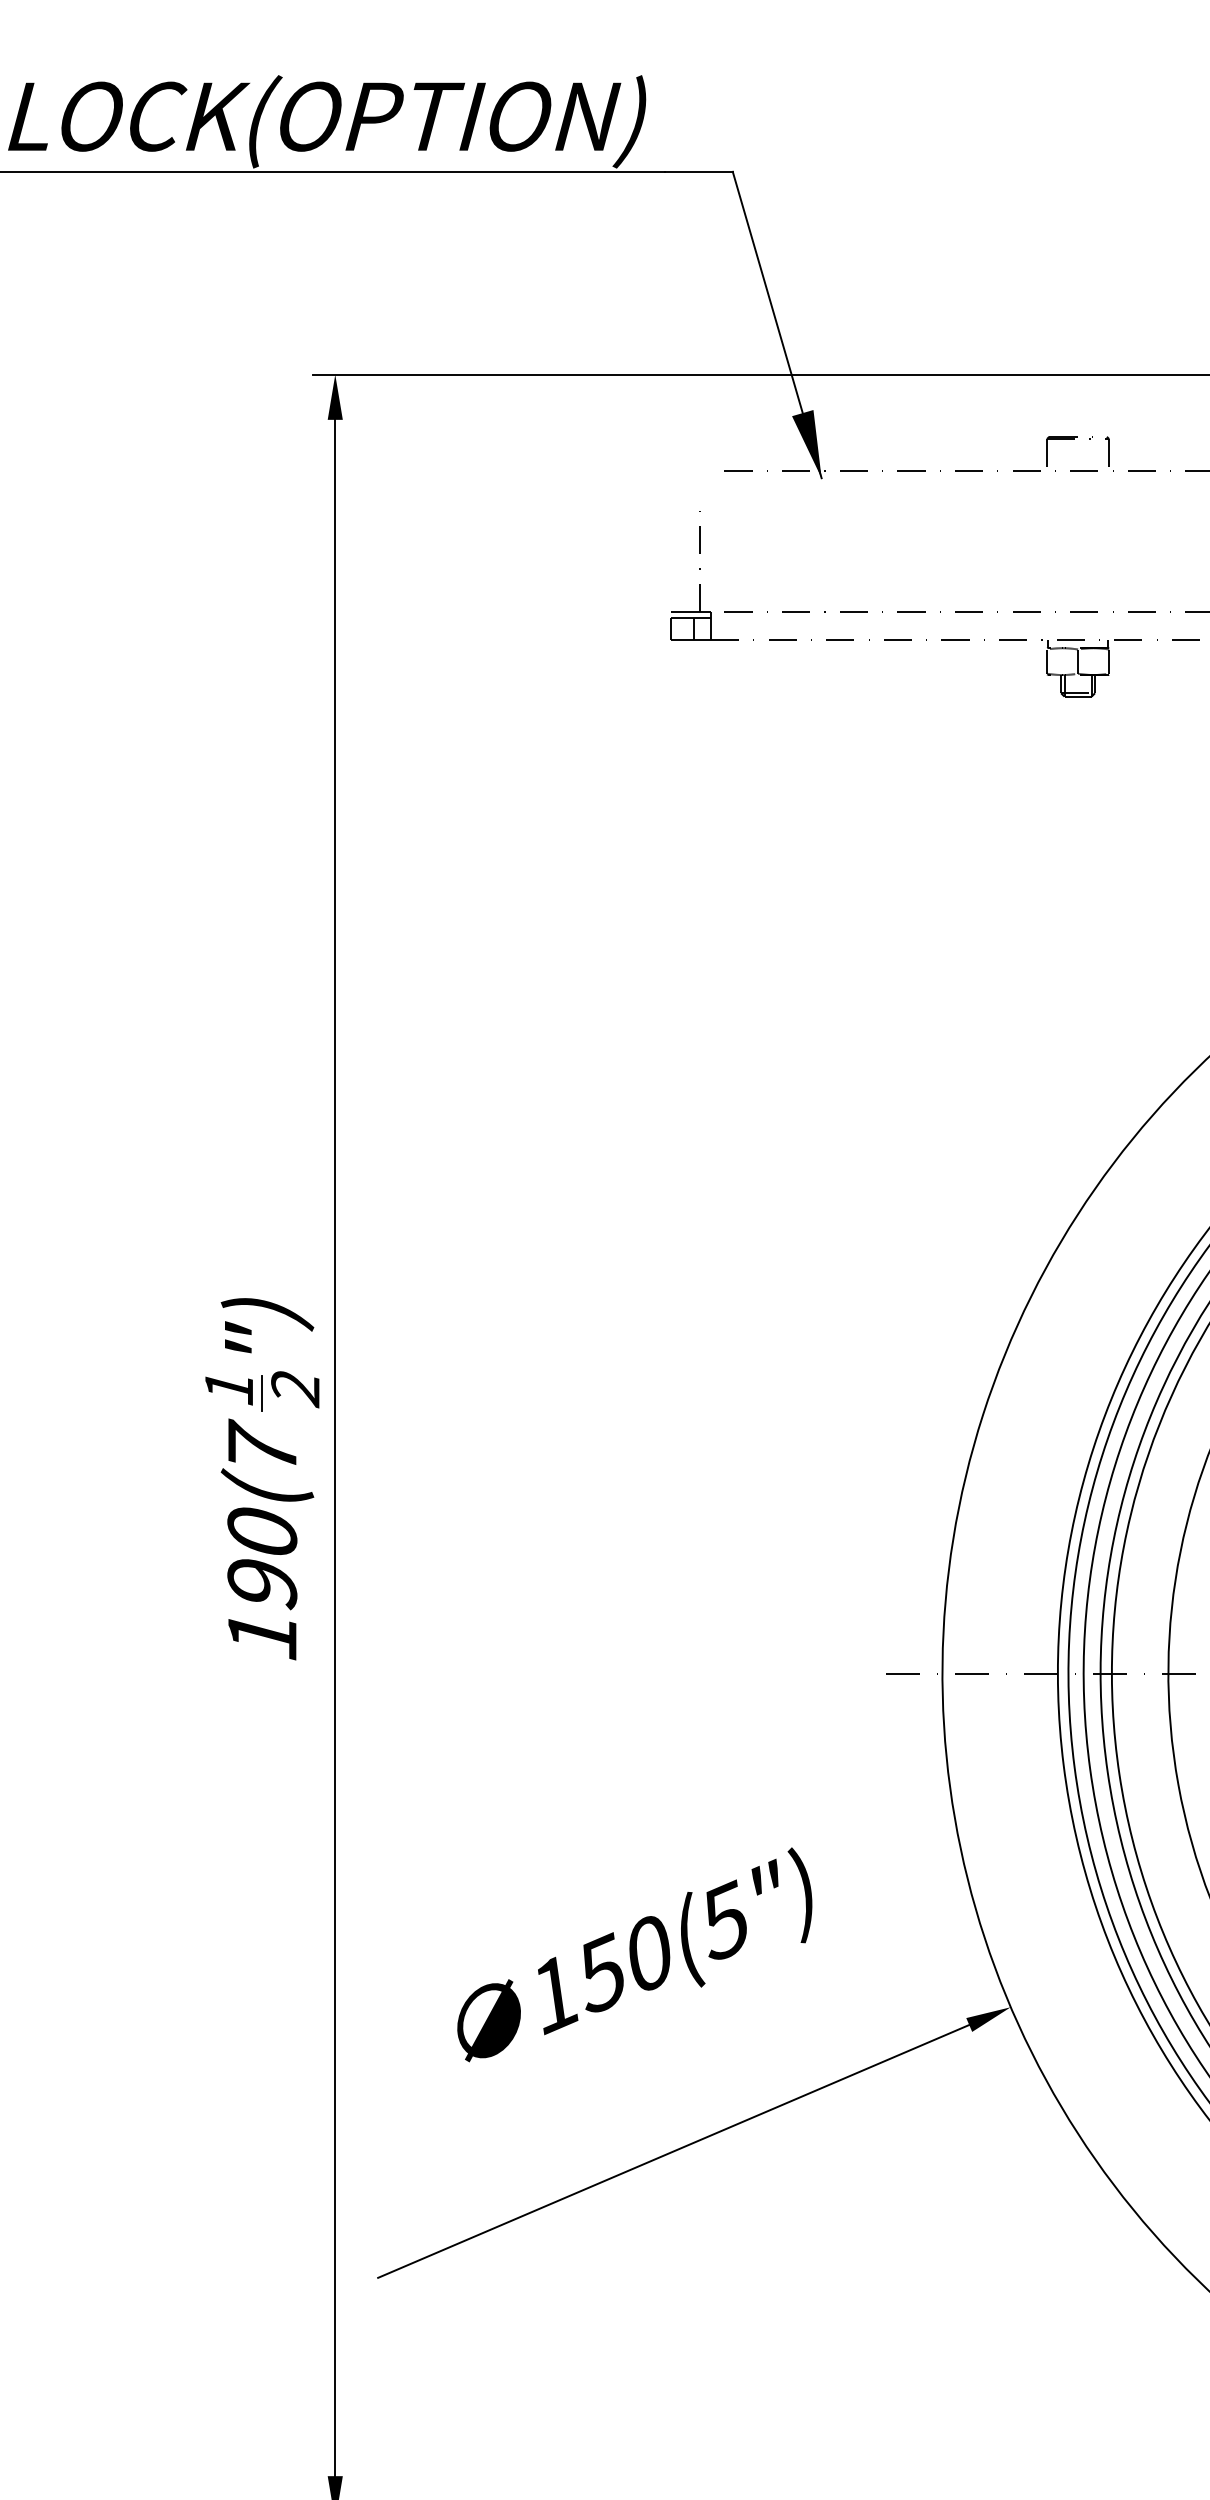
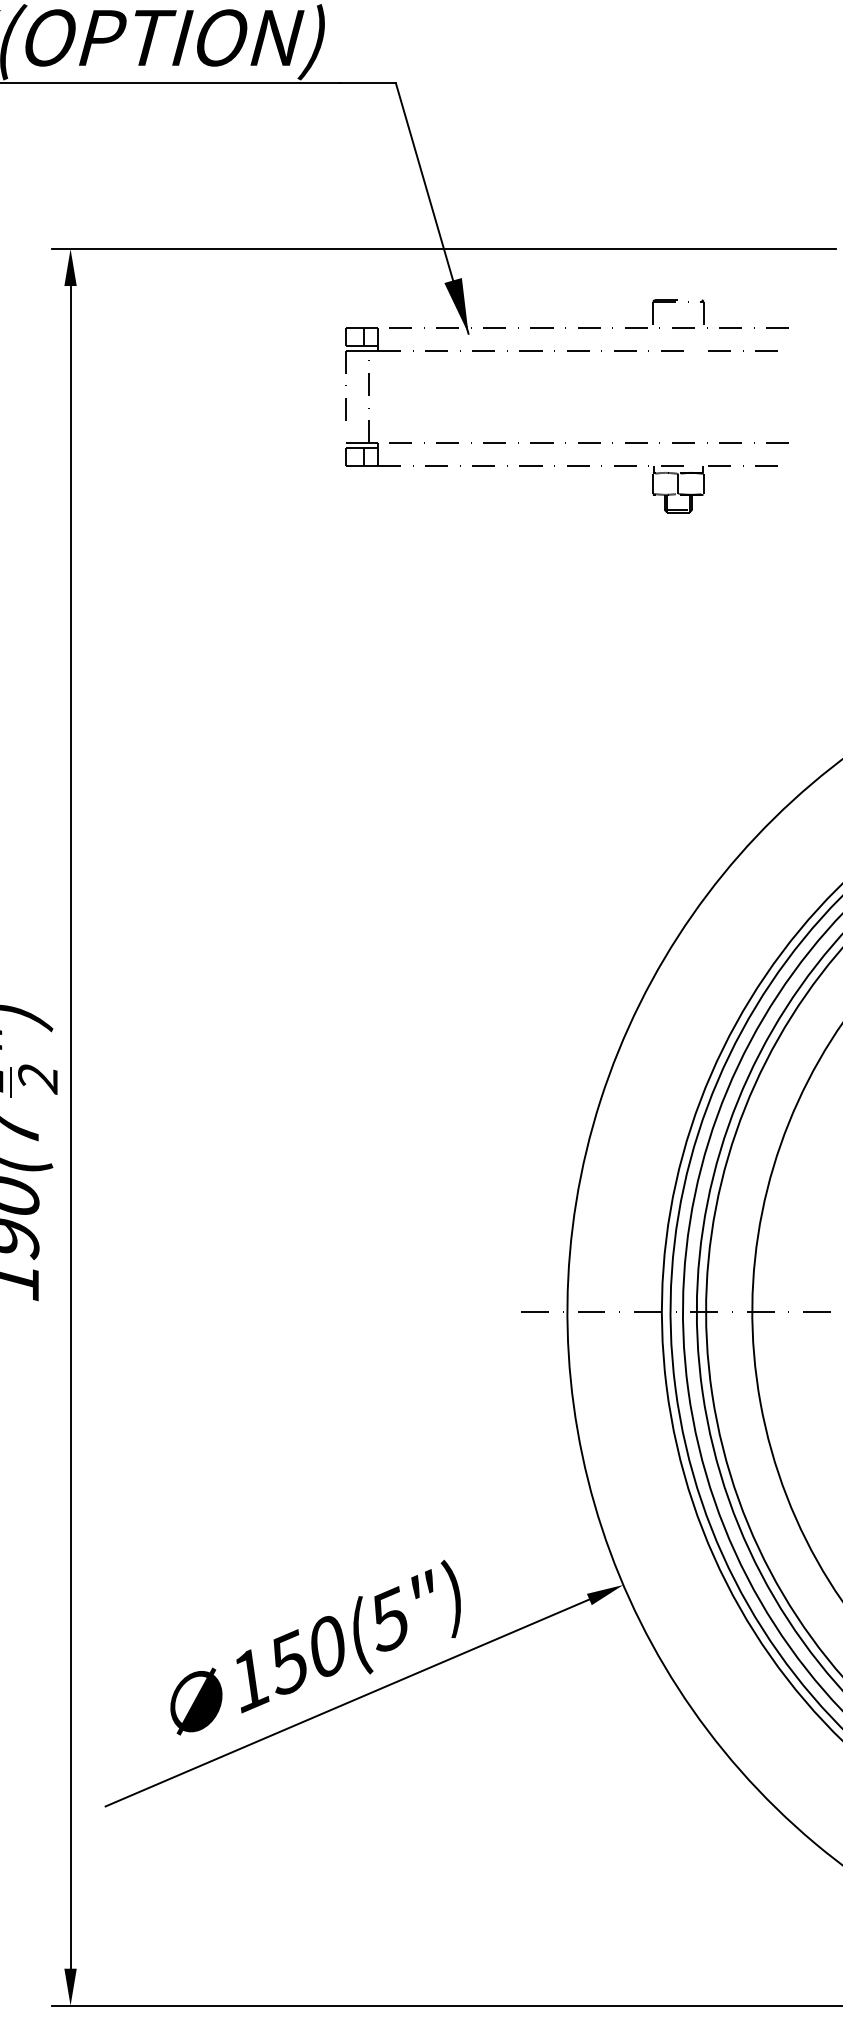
part: (941, 499) -> (566, 351), added
text: (634, 1954) -> (315, 1647), moved

